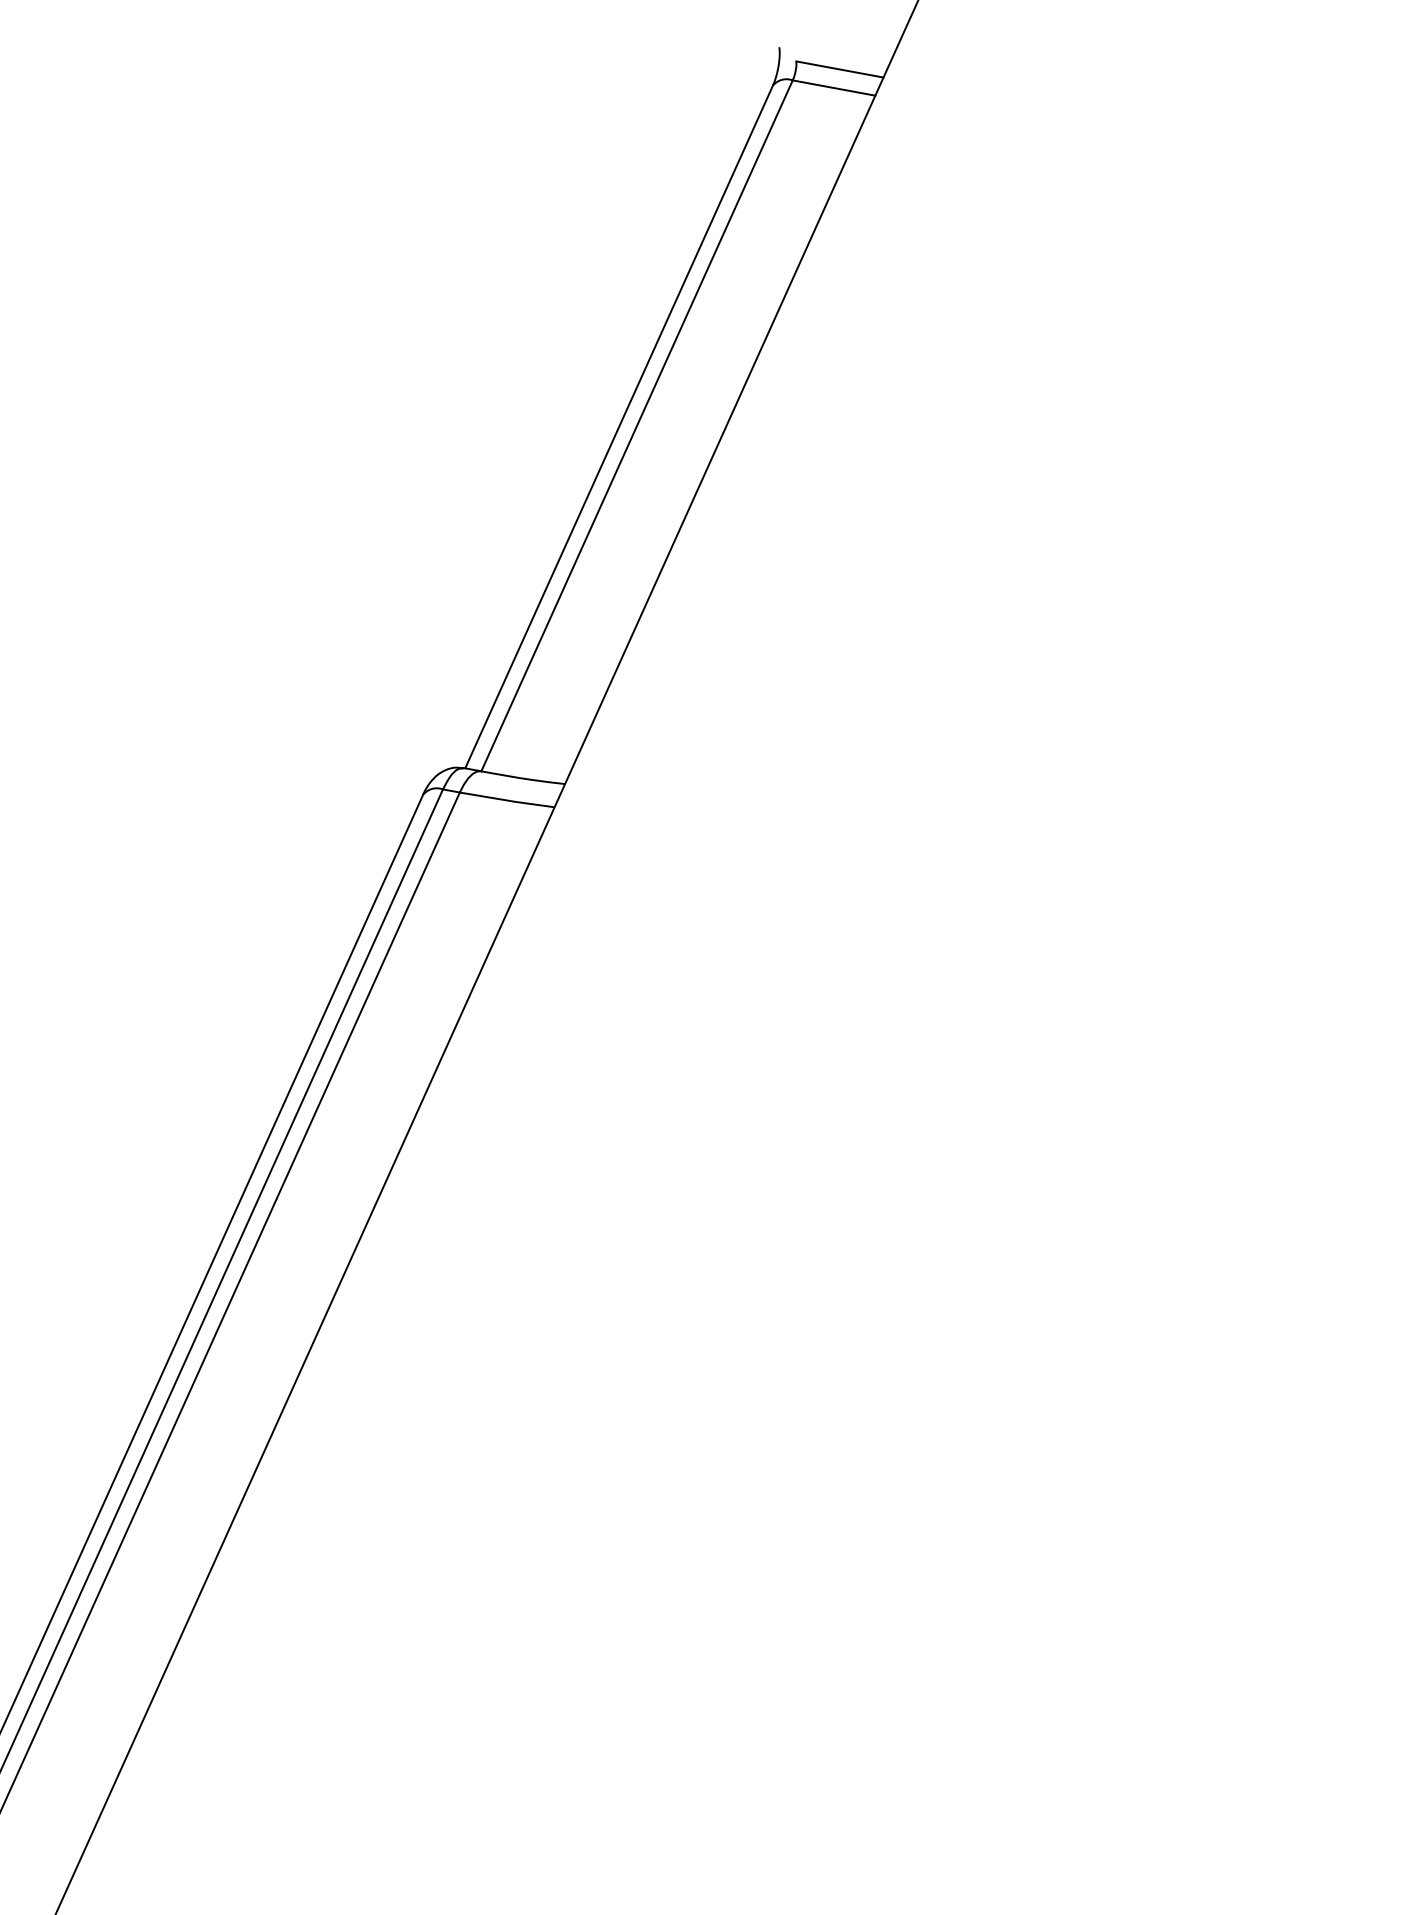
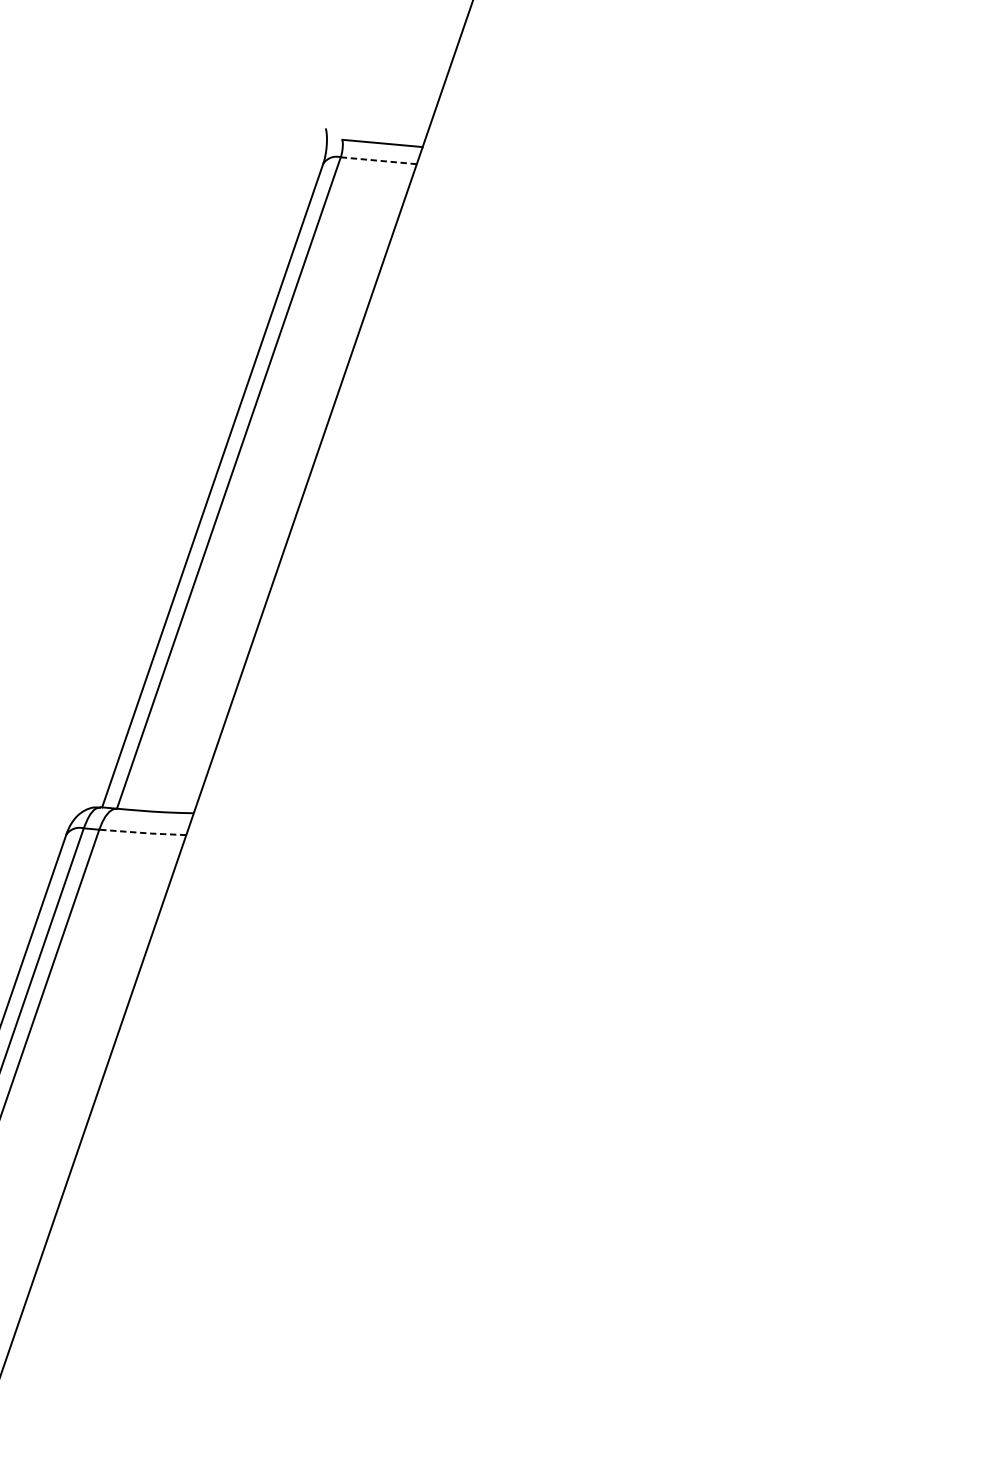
line: (833, 87) -> (378, 160), solid -> dashed
line: (508, 800) -> (143, 832), solid -> dashed

